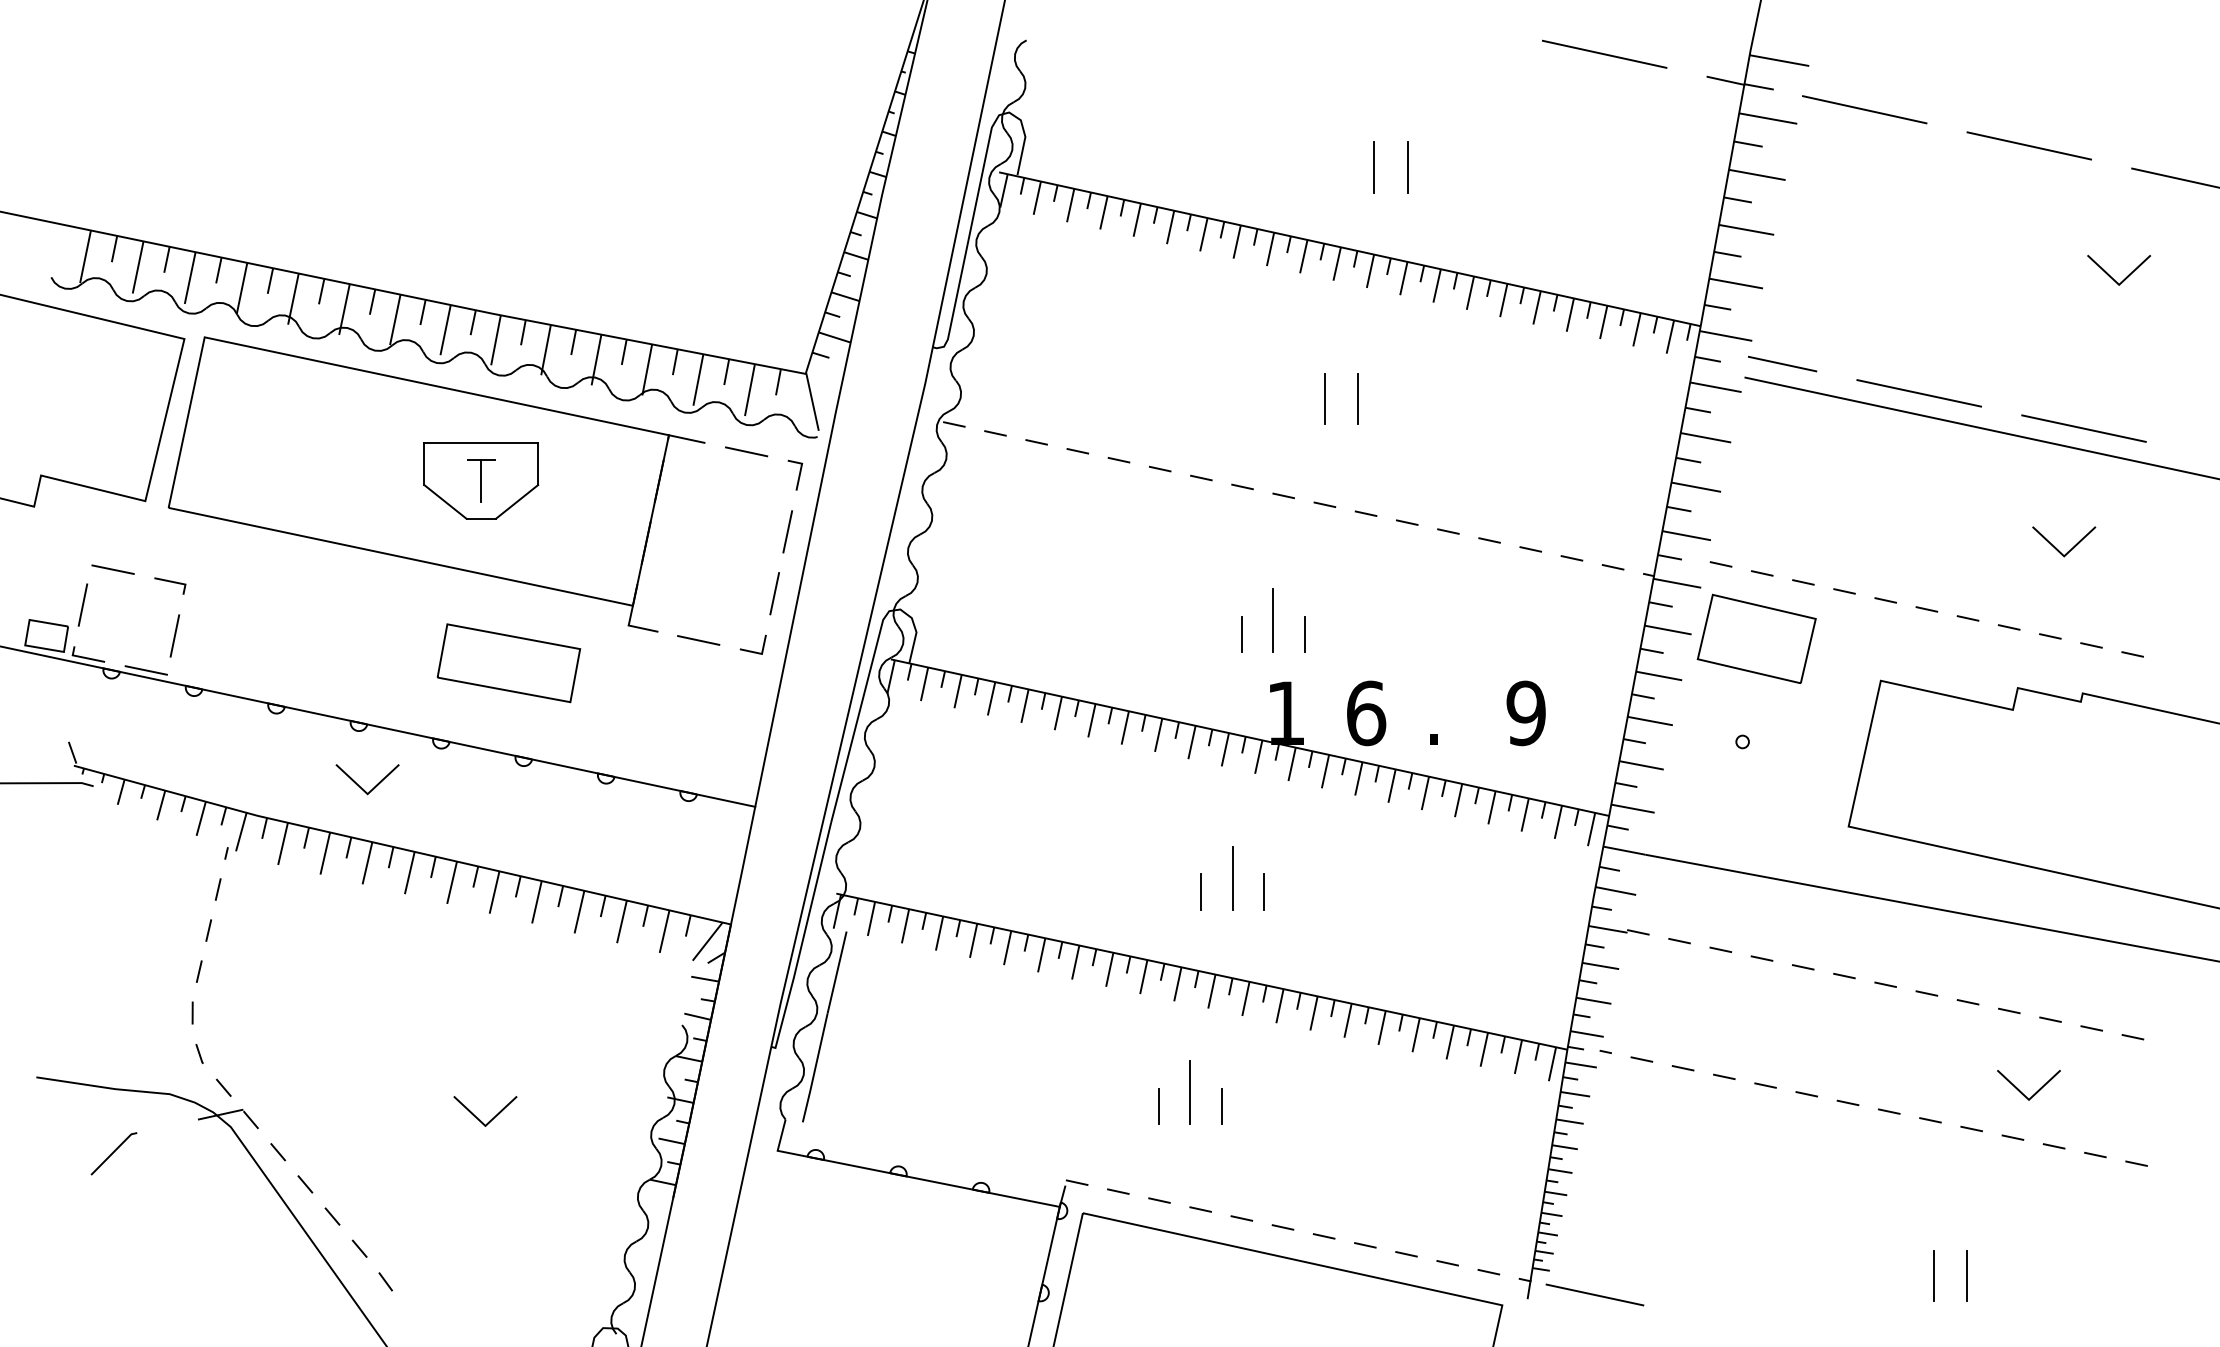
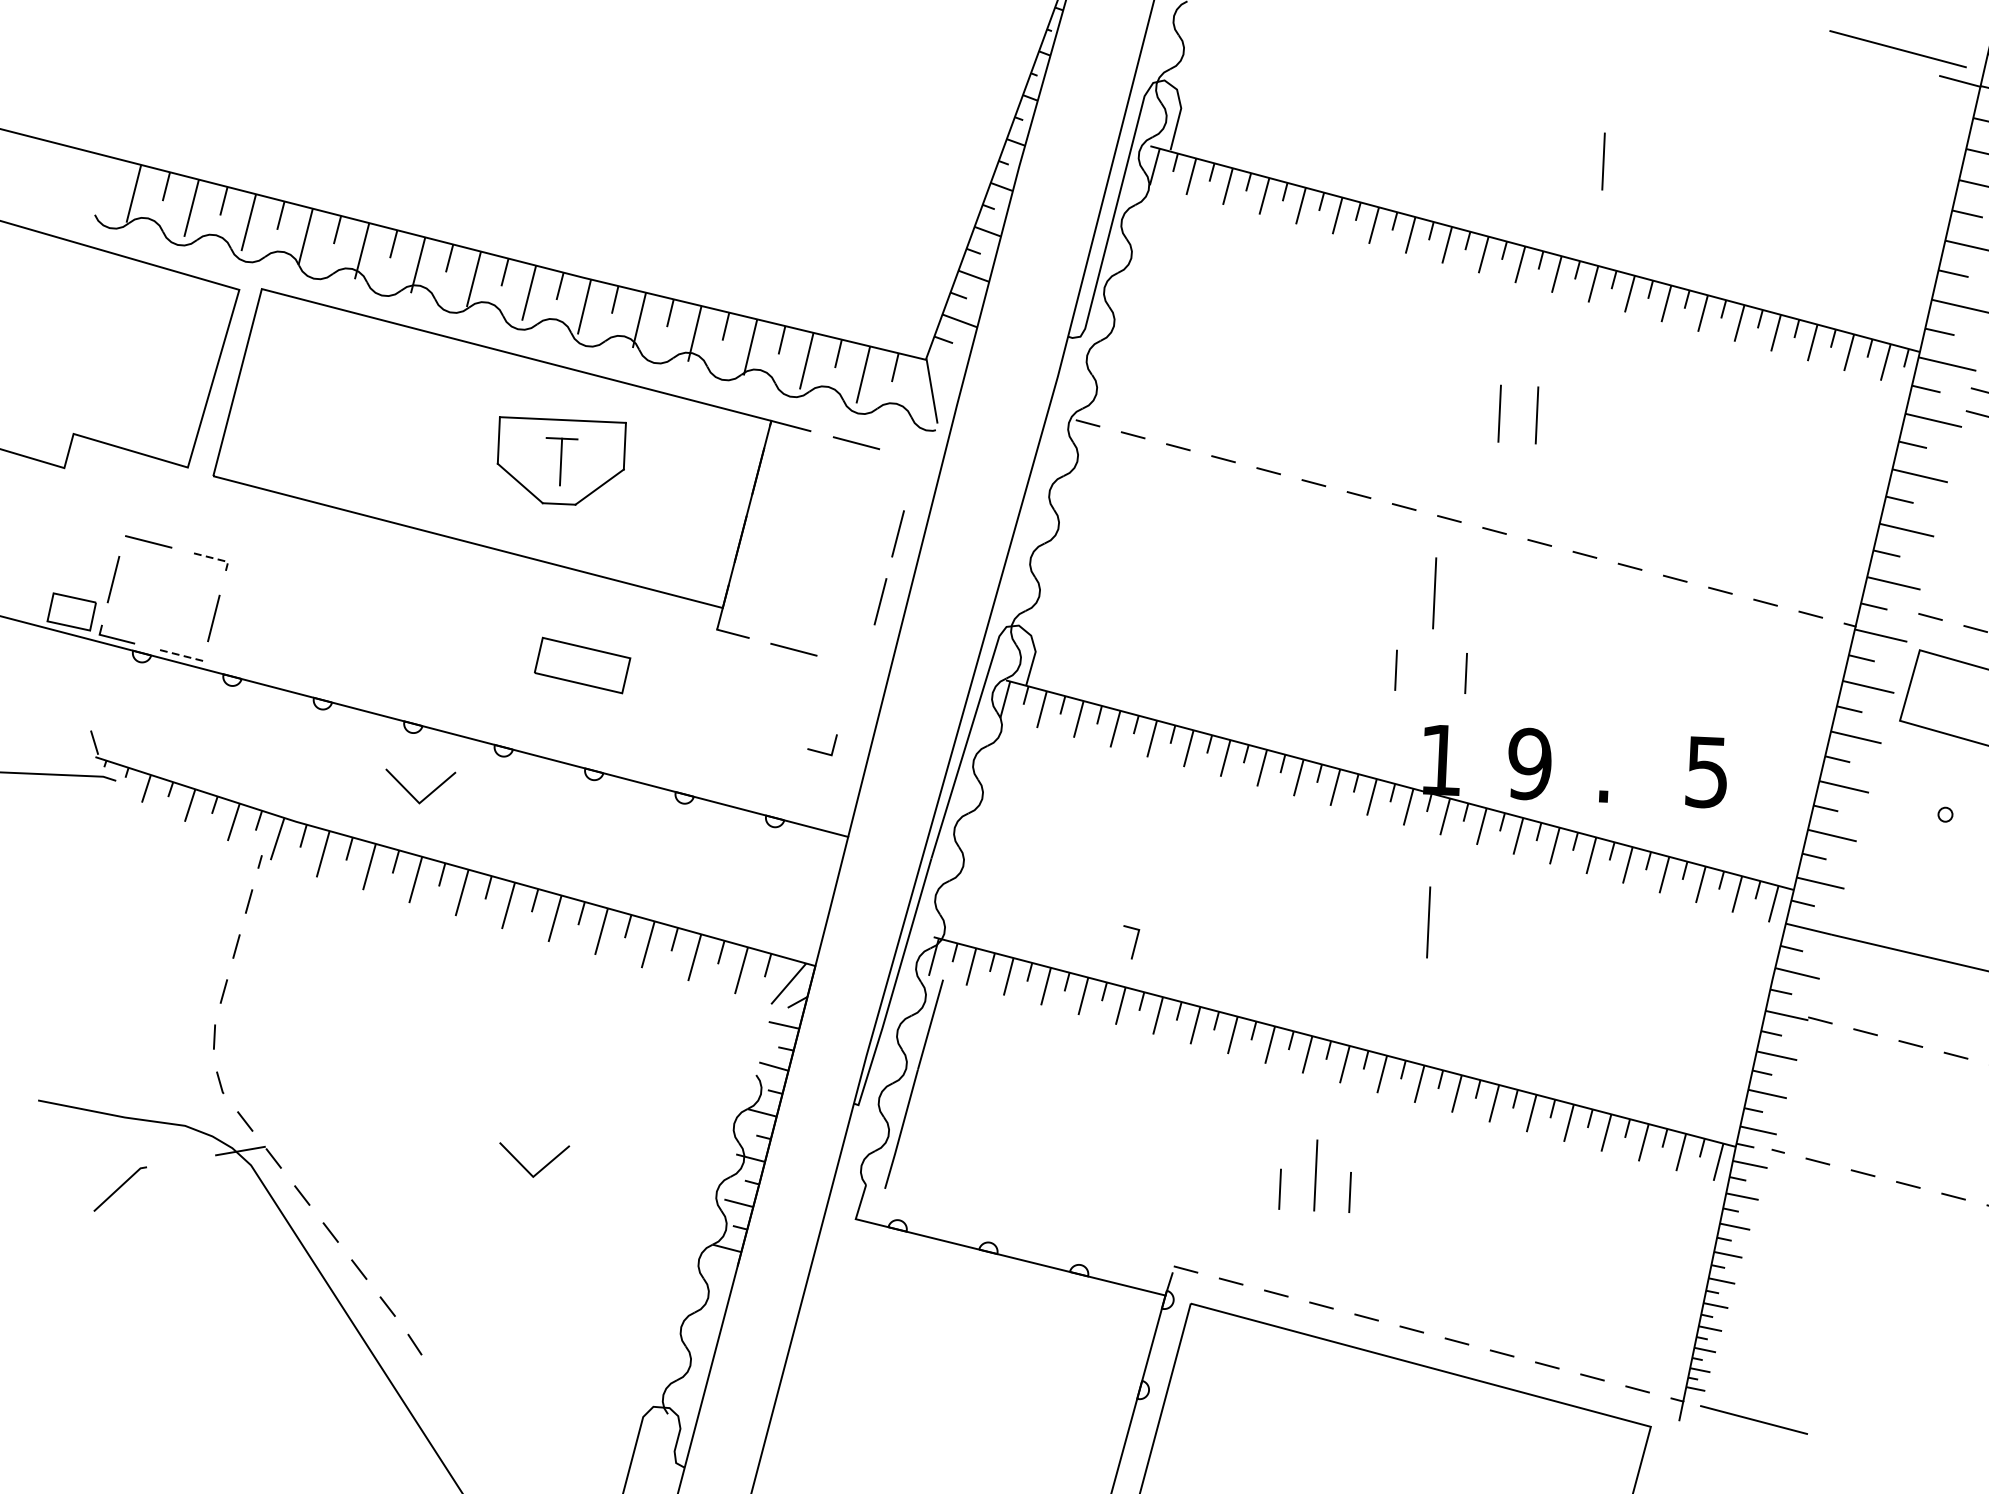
line: (1604, 53) -> (1897, 48), moved
line: (1374, 167) -> (1566, 159), removed
line: (798, 475) -> (1134, 942), moved
line: (175, 582) -> (217, 559), solid -> dashed
line: (1272, 620) -> (1433, 593), moved
line: (751, 650) -> (820, 750), moved
part: (508, 663) -> (582, 665), size x0.6
line: (145, 670) -> (179, 655), solid -> dashed
text: (1525, 712) -> (1706, 771), 9 -> 5
text: (1366, 713) -> (1530, 764), 6 -> 9
line: (1232, 878) -> (1428, 922), moved
line: (1200, 891) -> (1337, 953), removed
line: (1264, 891) -> (1408, 956), removed

